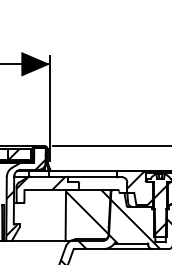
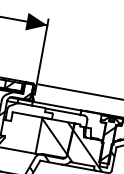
hatch: (40, 183) -> (25, 109), removed
hatch: (140, 188) -> (95, 126), removed

